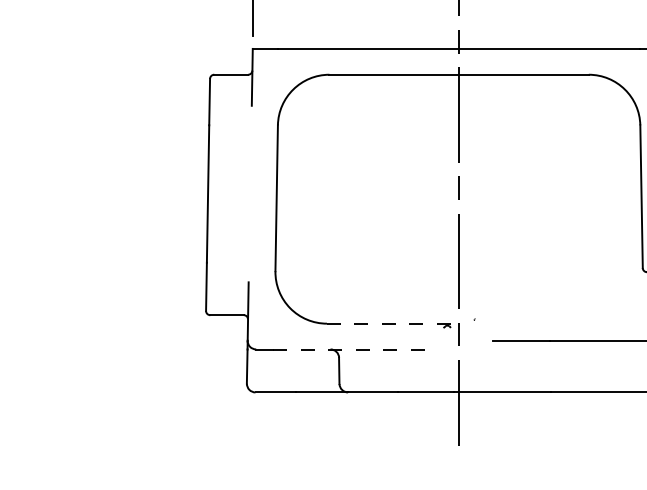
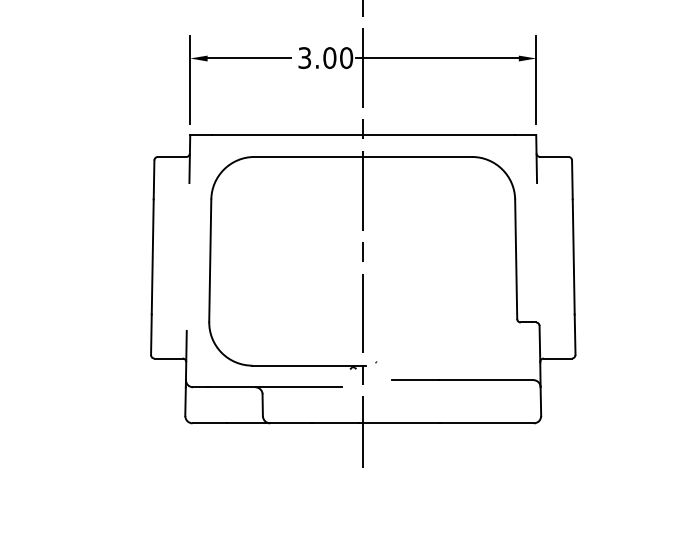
line: (395, 323) -> (309, 365), dashed -> solid
line: (354, 349) -> (275, 387), dashed -> solid

